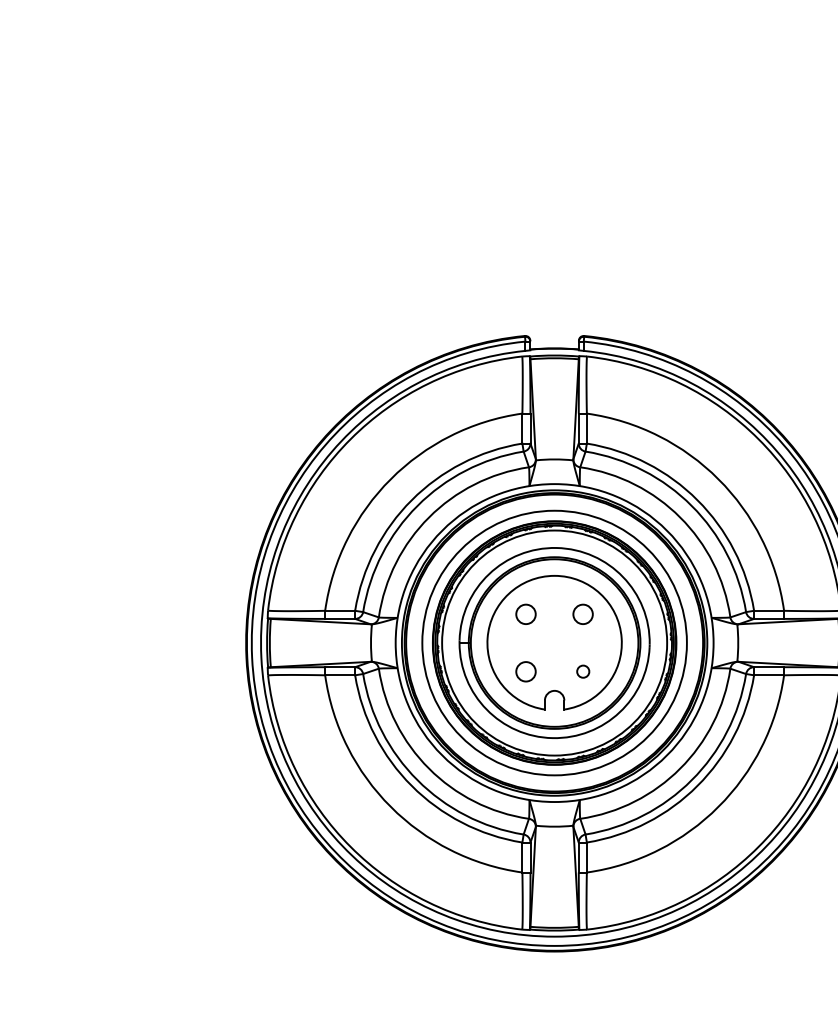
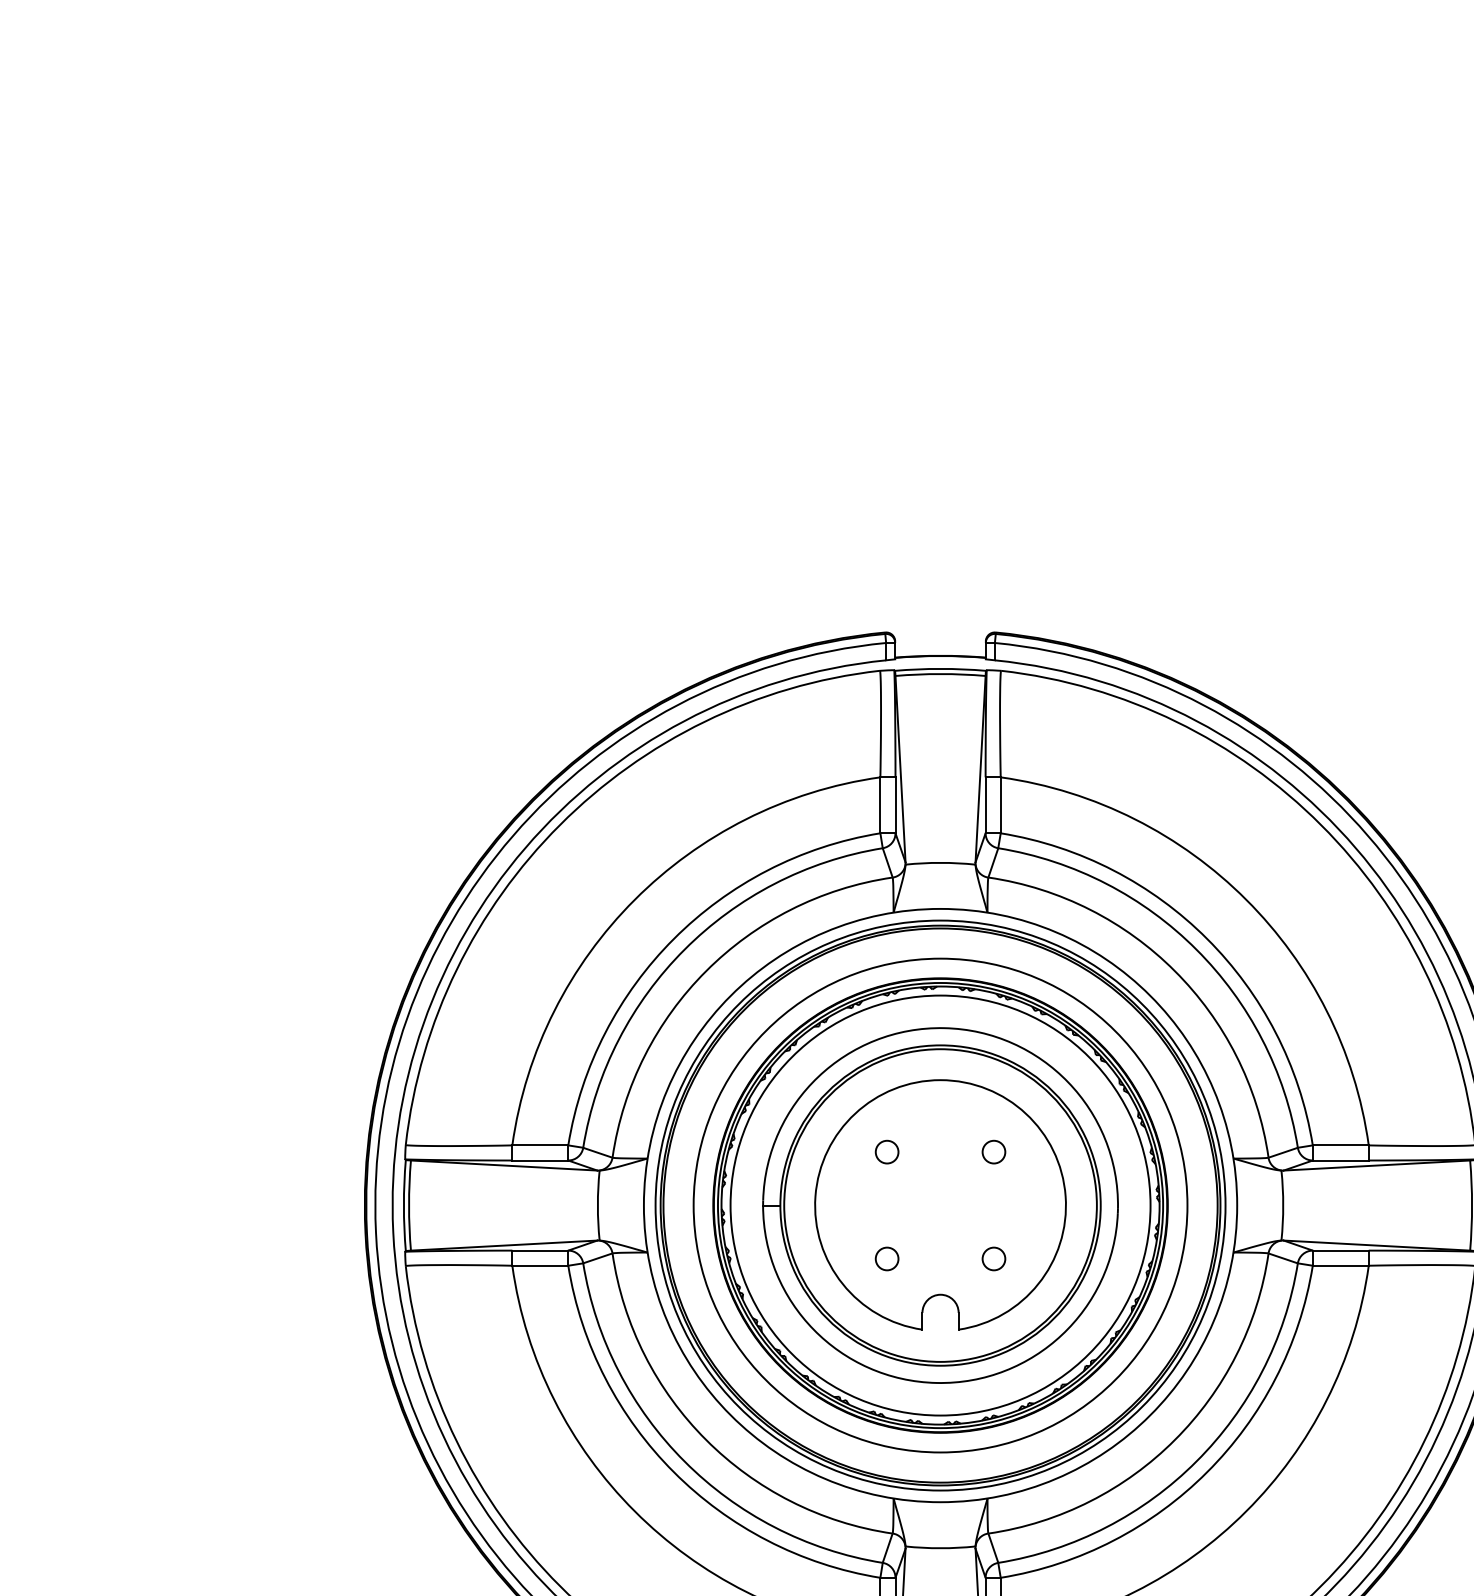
circle: (525, 614) -> (886, 1152), size x0.62
circle: (583, 614) -> (994, 1152), size x0.62
circle: (525, 671) -> (886, 1258), size x0.62

